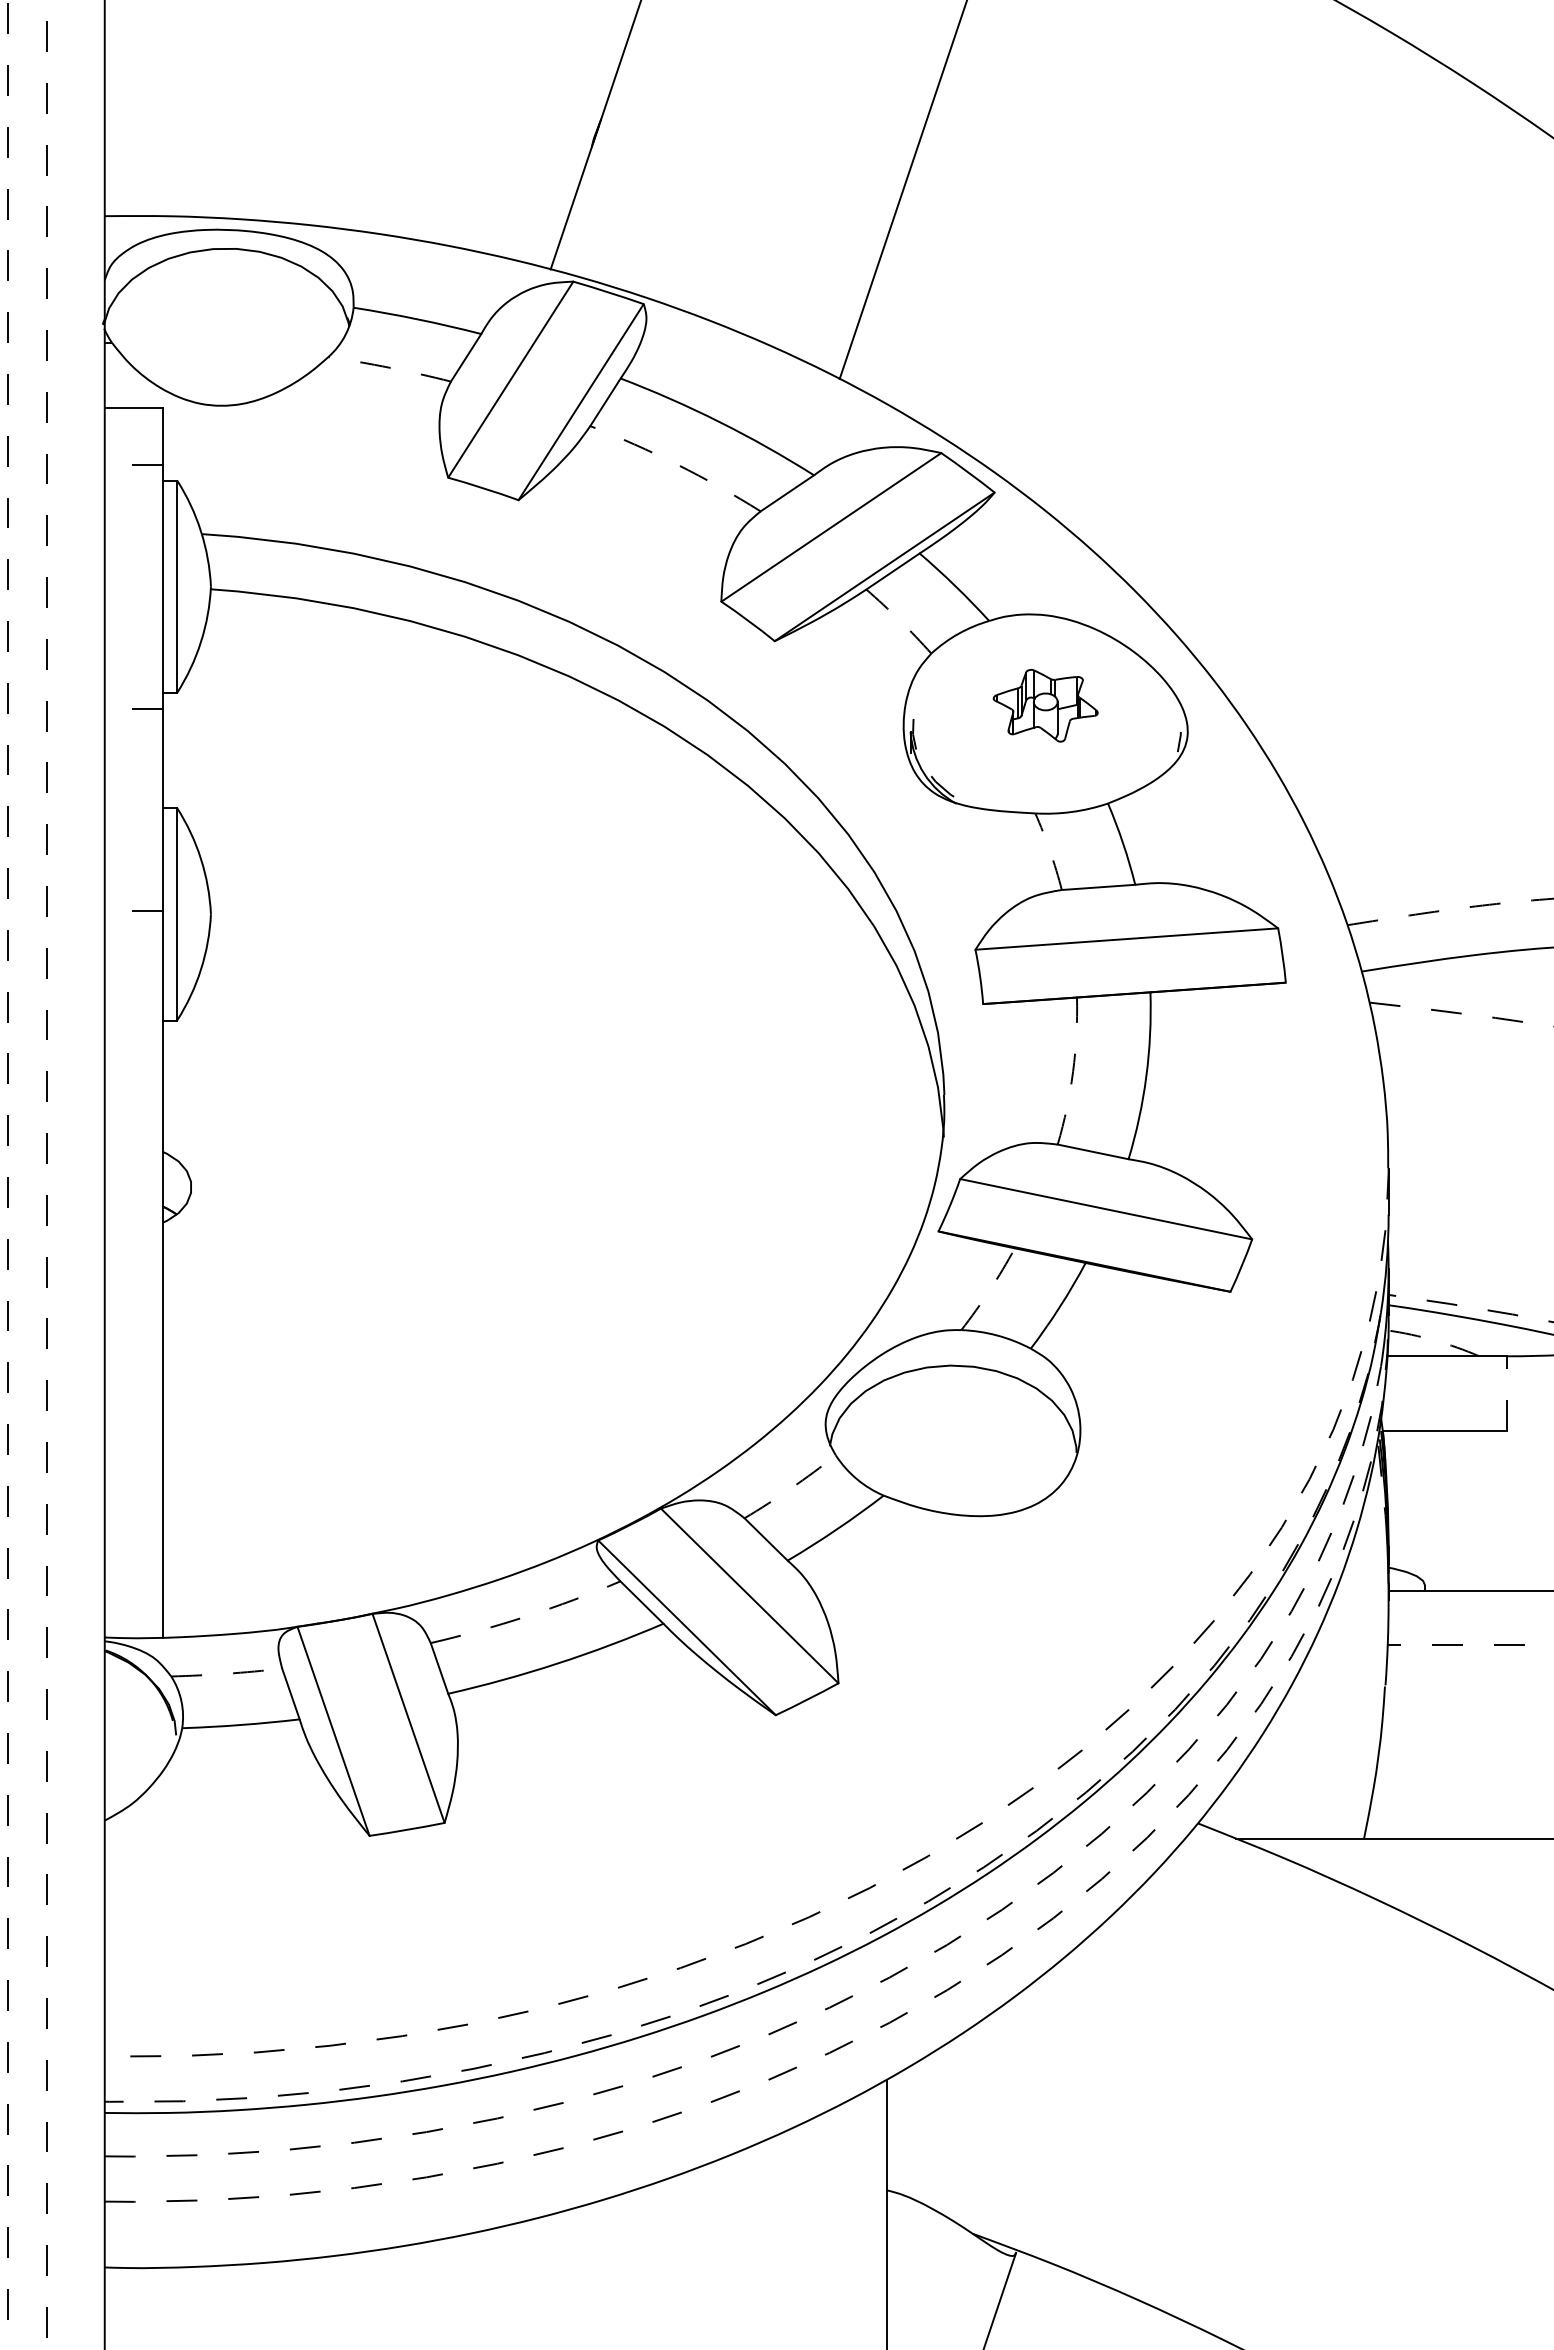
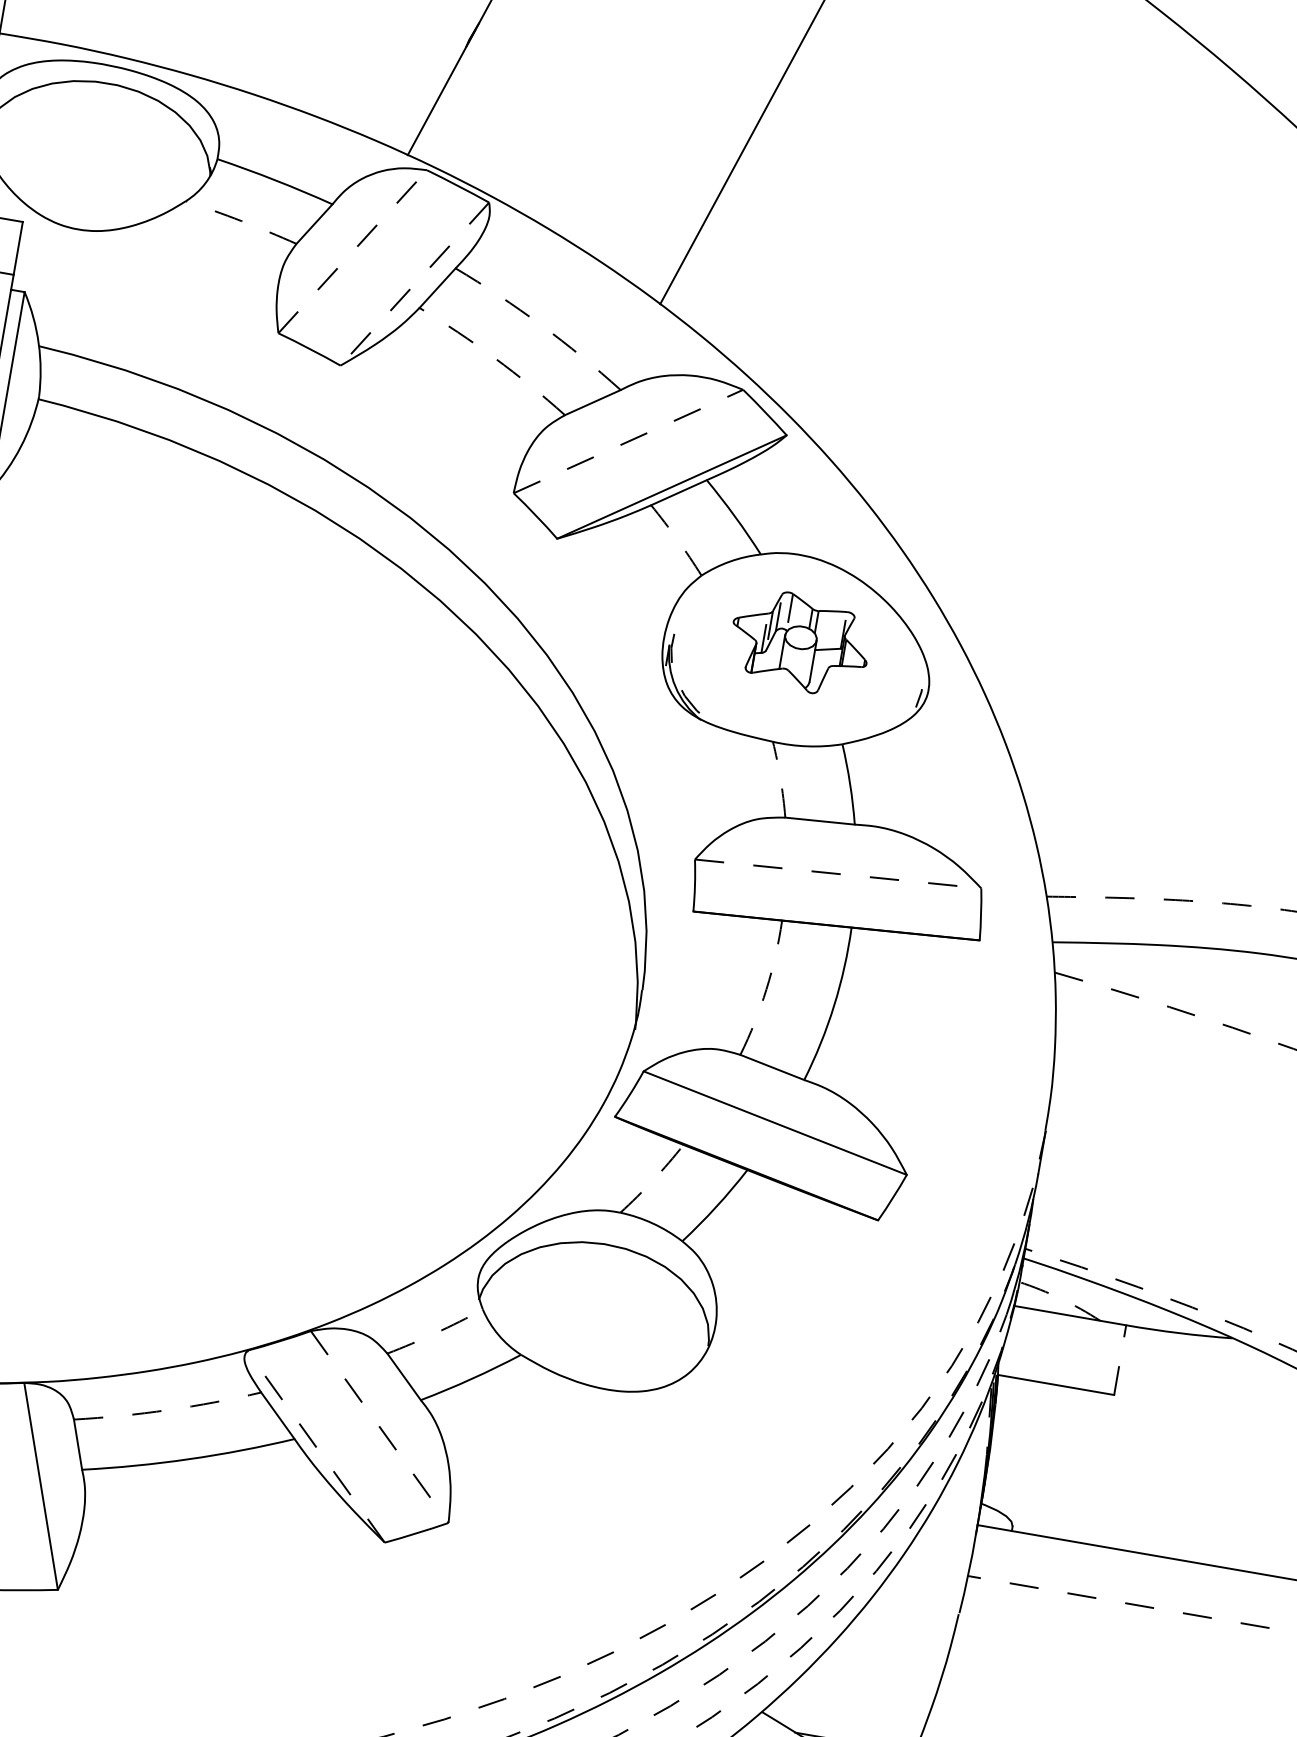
line: (511, 379) -> (353, 251), solid -> dashed
line: (580, 402) -> (414, 284), solid -> dashed
arc: (719, 422) -> (540, 325), solid -> dashed
line: (831, 527) -> (628, 441), solid -> dashed
part: (1045, 705) -> (799, 642), size x1.4
line: (1126, 939) -> (837, 874), solid -> dashed
line: (749, 1596) -> (379, 1427), solid -> dashed
line: (687, 1627) -> (316, 1446), solid -> dashed

